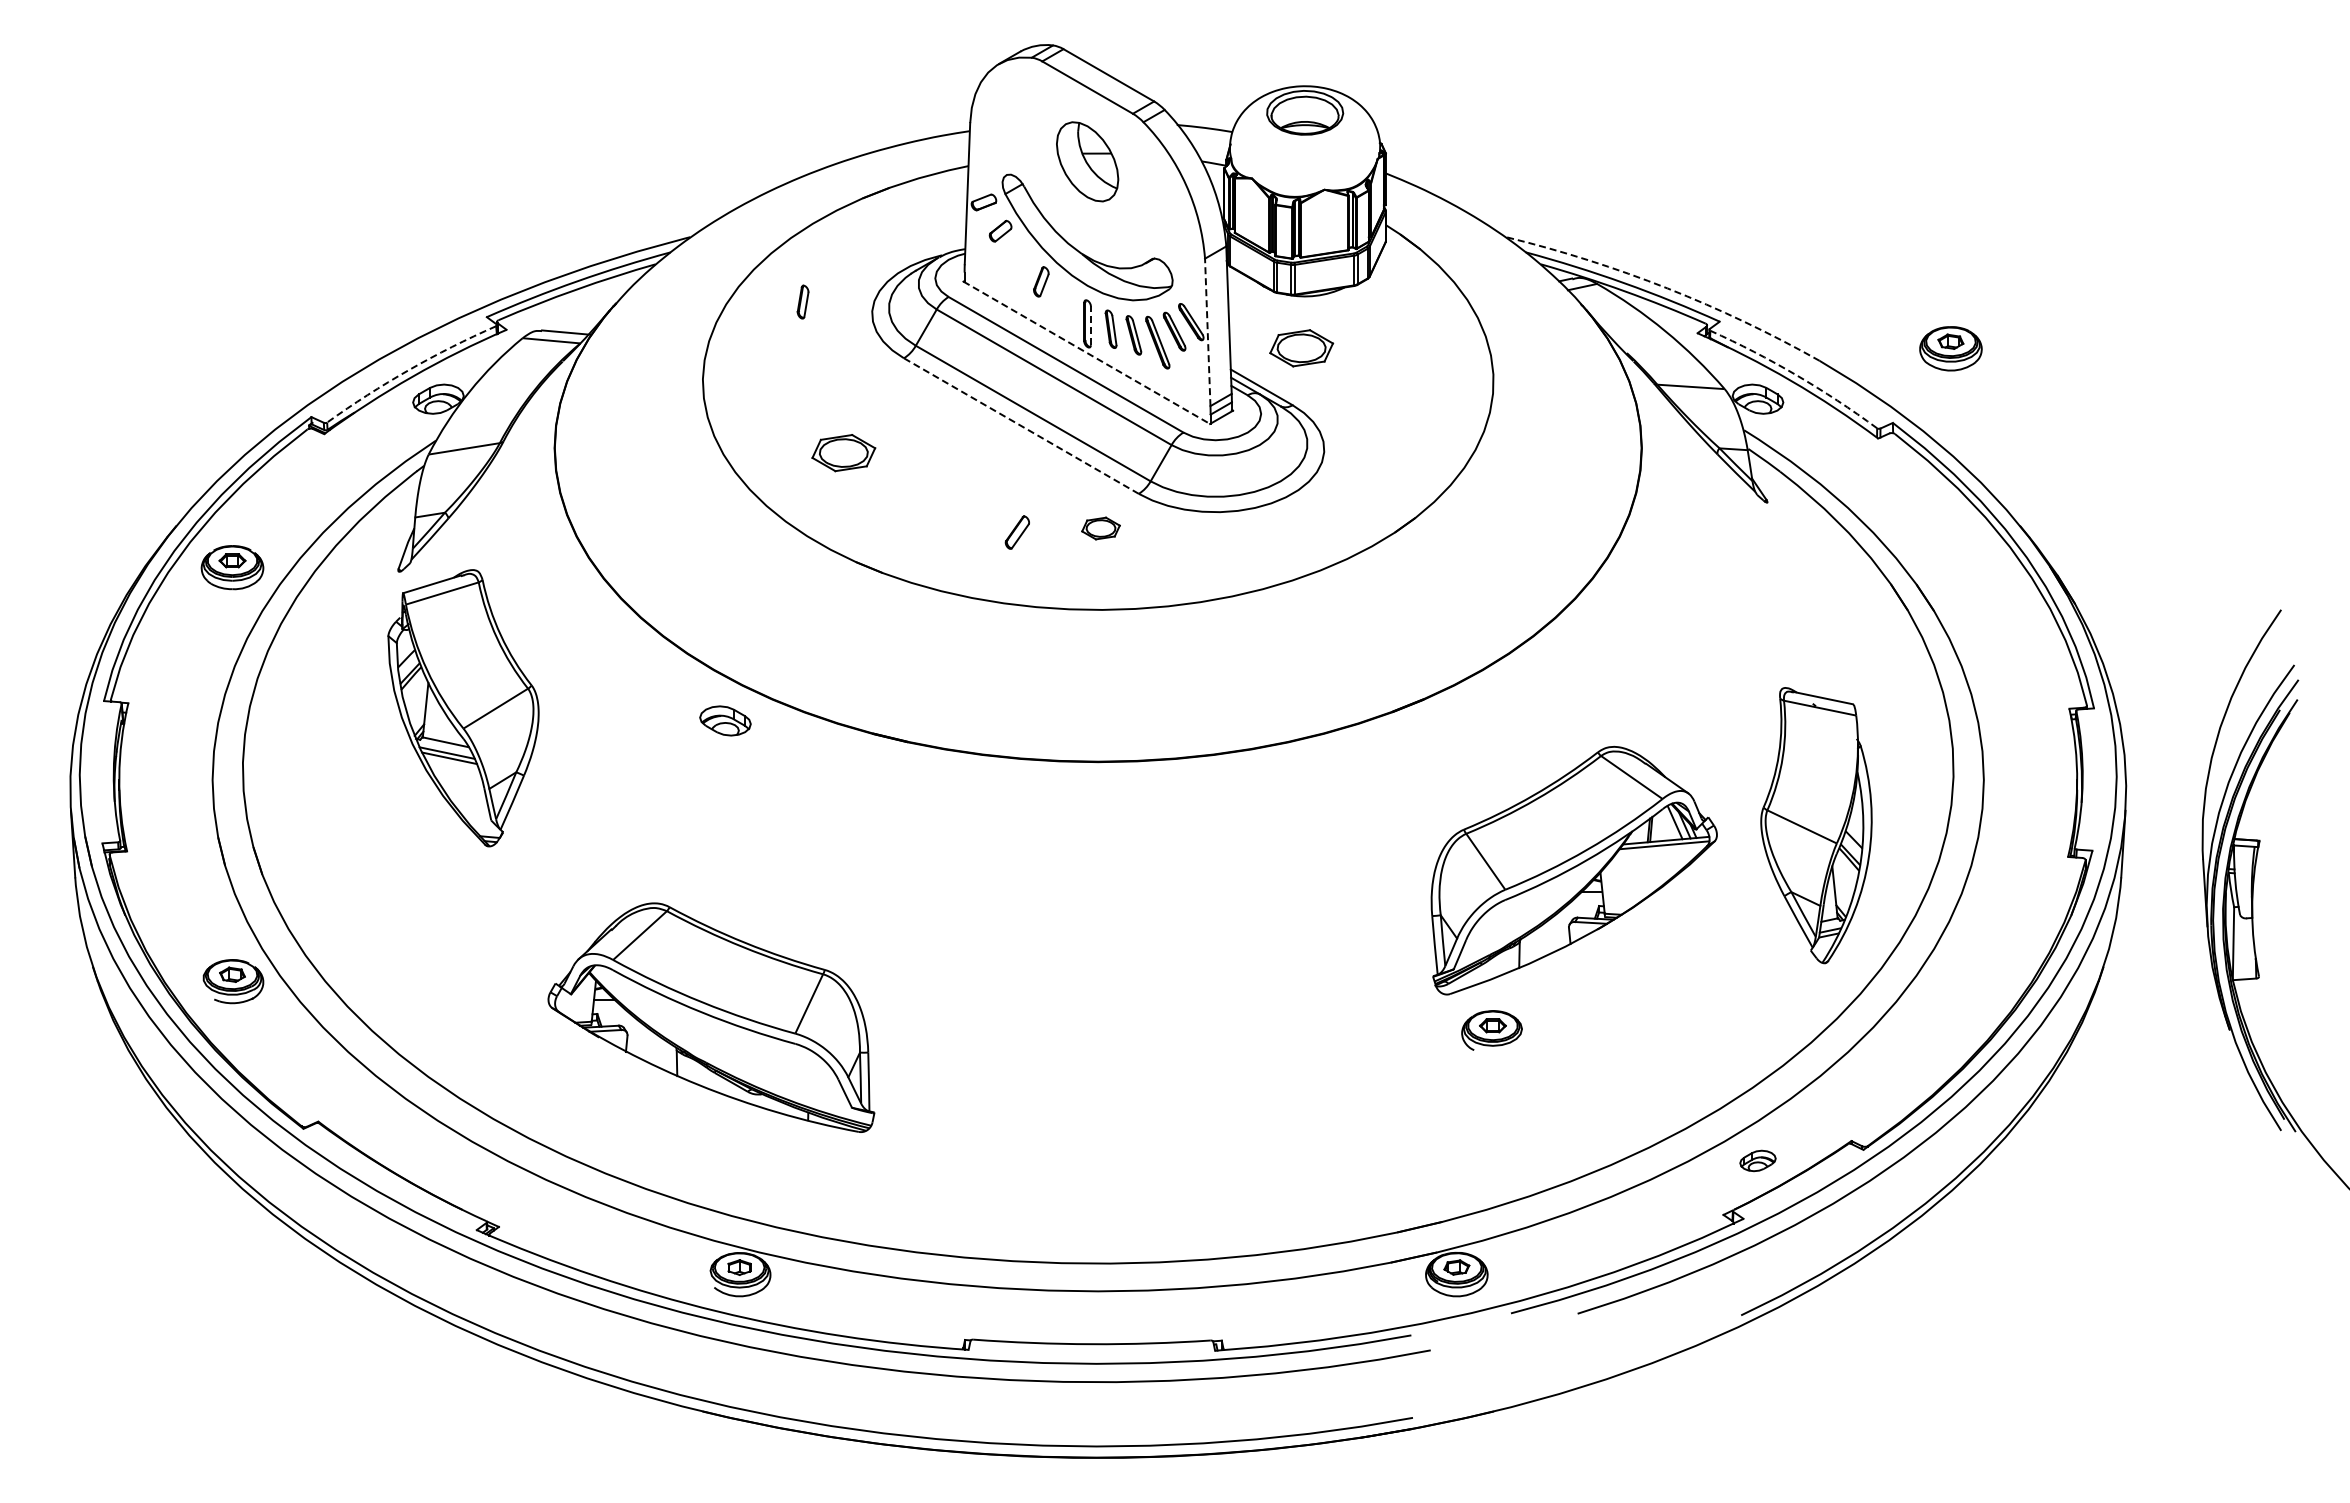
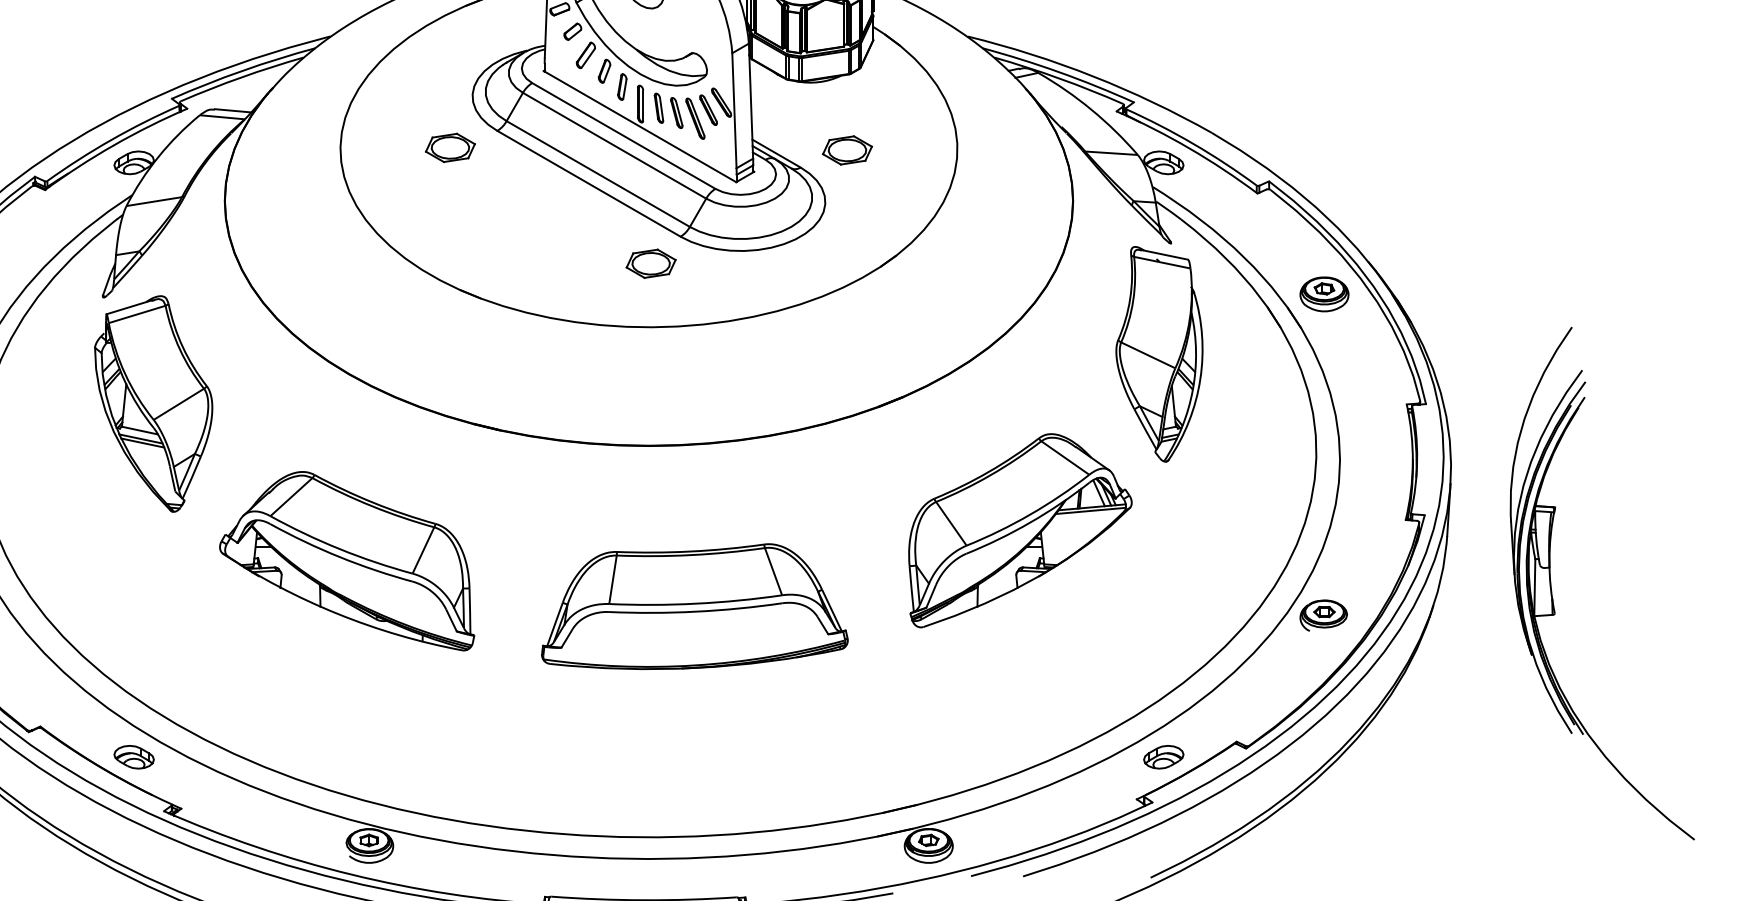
arc: (1667, 288) -> (1093, 76), dashed -> solid
part: (802, 301) -> (621, 86), moved
line: (1090, 325) -> (642, 105), dashed -> solid
line: (1207, 332) -> (734, 110), dashed -> solid
part: (1301, 348) -> (847, 150), moved
part: (1950, 348) -> (1324, 294), moved
line: (1087, 353) -> (640, 127), dashed -> solid
arc: (409, 369) -> (111, 139), dashed -> solid
arc: (1796, 375) -> (1193, 144), dashed -> solid
line: (1021, 426) -> (589, 184), dashed -> solid
part: (843, 453) -> (450, 148), moved
part: (1100, 528) -> (650, 263), size x1.67
part: (1016, 532) -> (585, 55), moved
part: (725, 720) -> (134, 756), moved
part: (1816, 825) -> (1159, 354), moved
part: (1156, 967) -> (694, 606), added
part: (711, 1017) -> (347, 561), moved
part: (1491, 1030) -> (1323, 615), moved
part: (1757, 1160) -> (1163, 756), size x1.43

